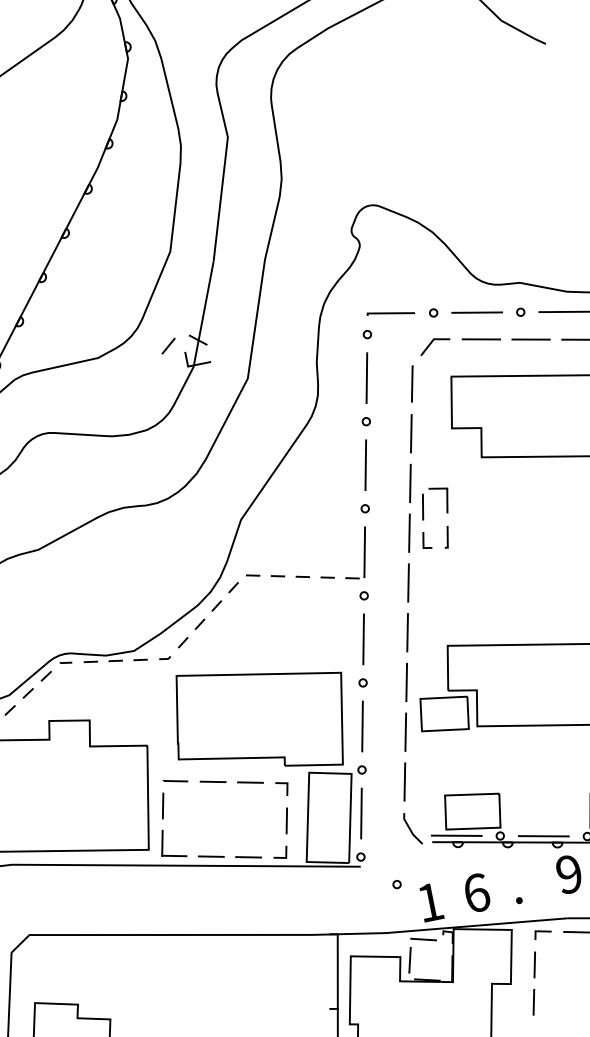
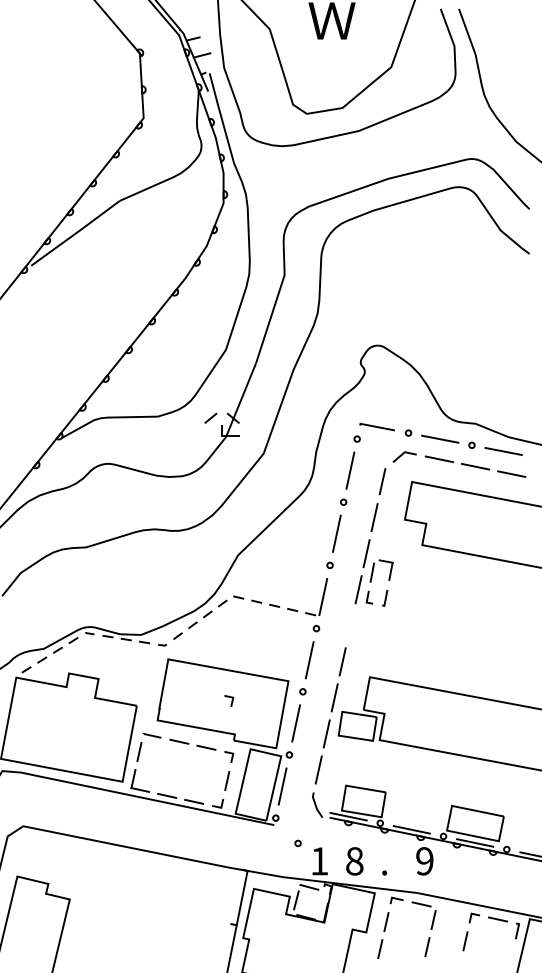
line: (408, 582) -> (350, 625), removed
line: (271, 713) -> (231, 700), added
text: (476, 893) -> (354, 861), 6 -> 8

